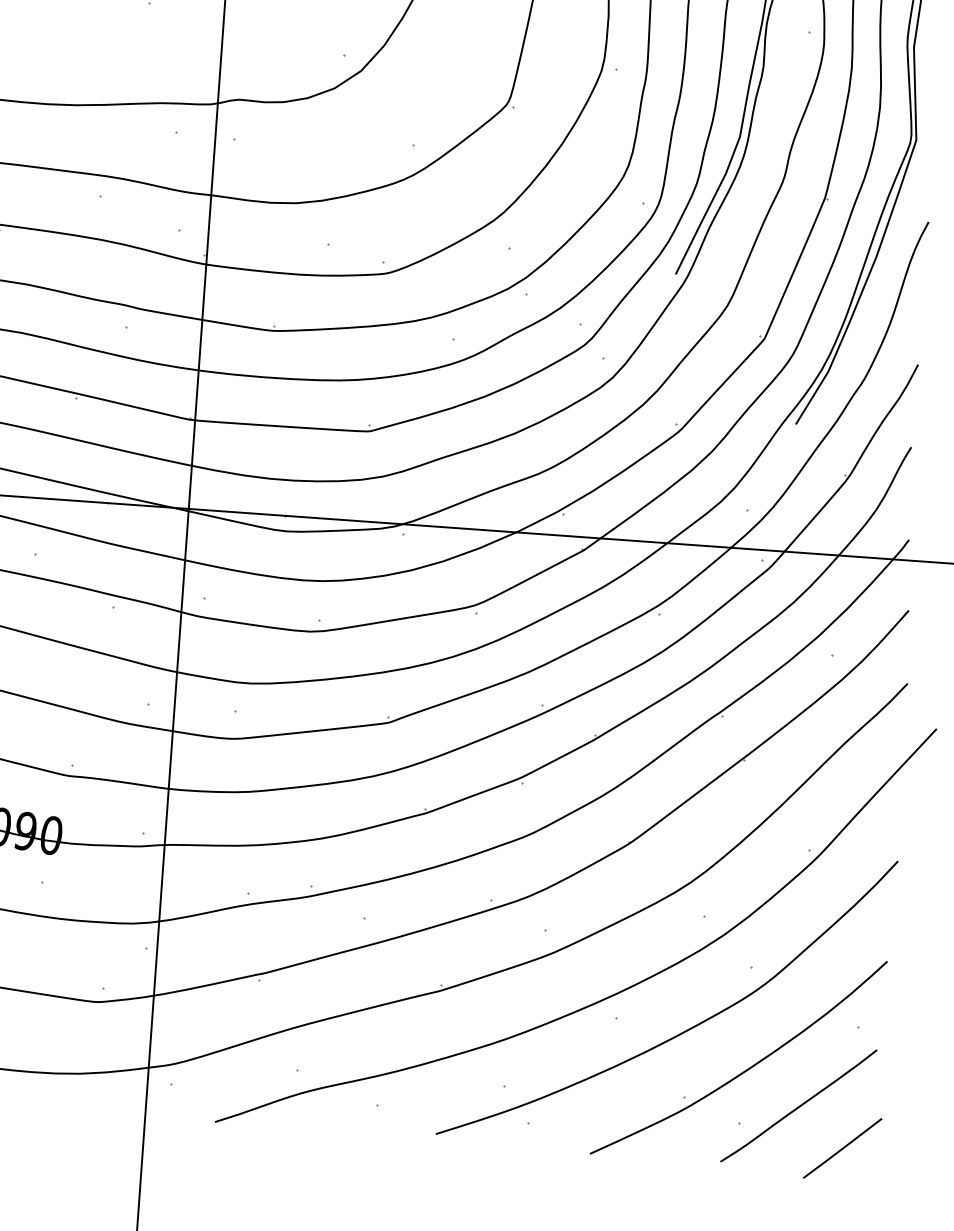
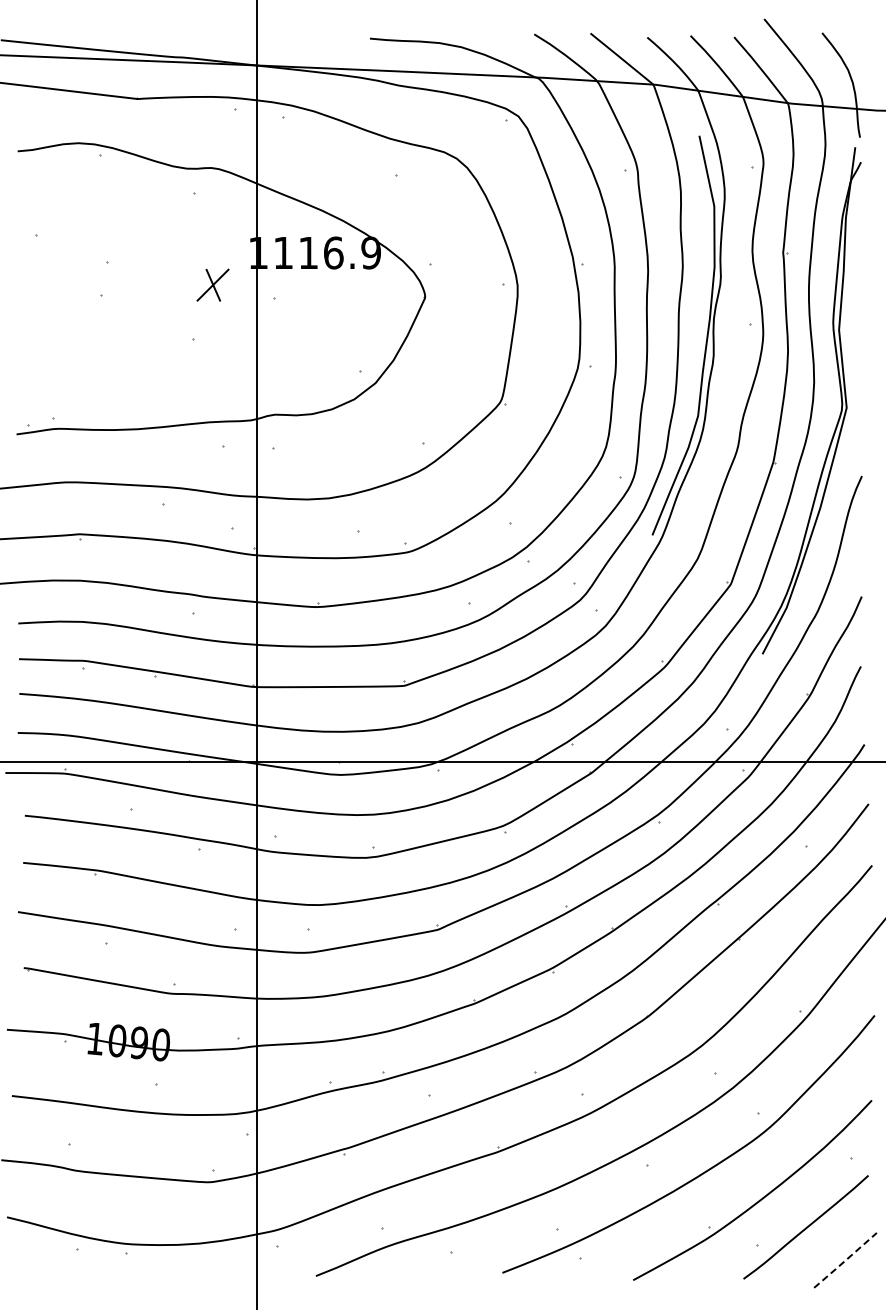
line: (843, 1148) -> (846, 1260), solid -> dashed

